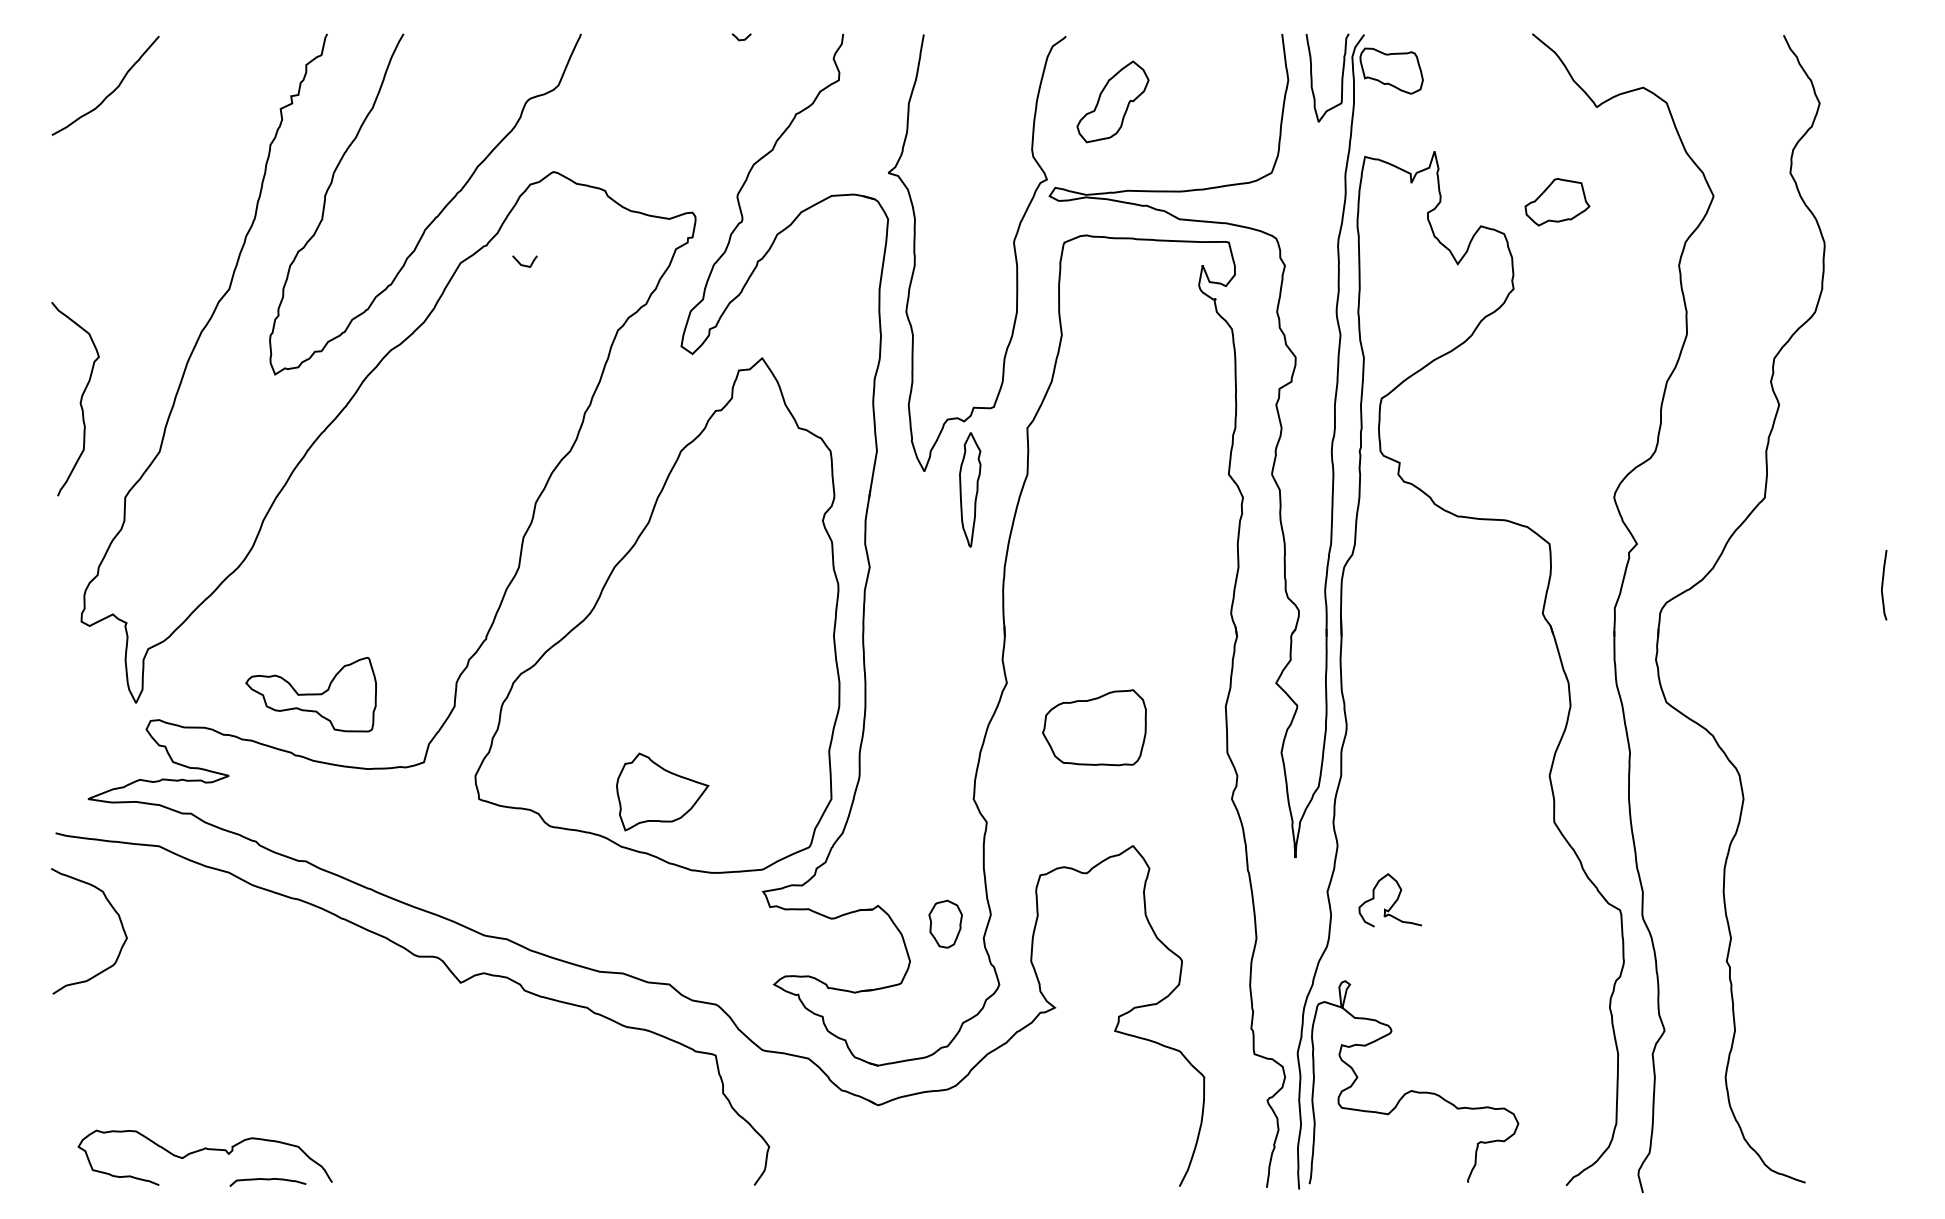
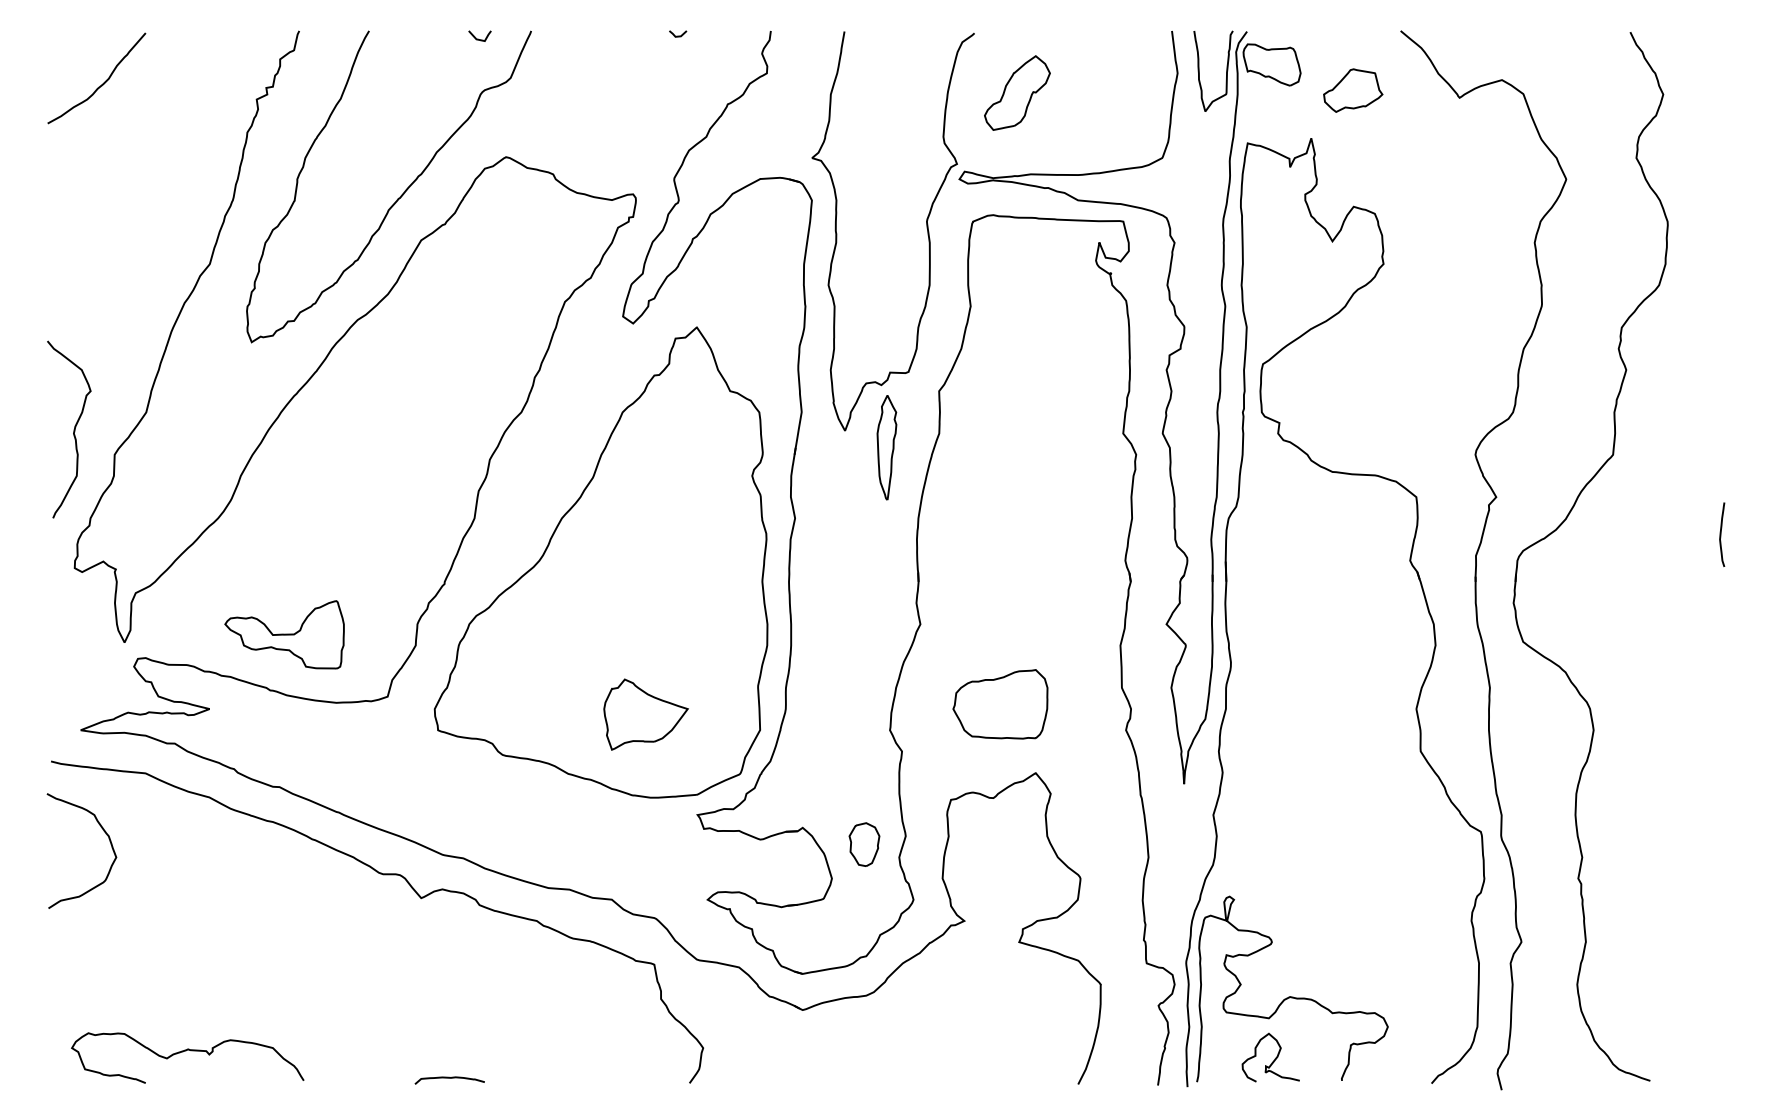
part: (1557, 202) -> (1353, 90), moved
line: (524, 264) -> (479, 38), moved
curve: (80, 399) -> (73, 429), moved
part: (1094, 727) -> (1000, 704), moved
part: (662, 791) -> (645, 714), moved
curve: (1393, 902) -> (1273, 1059), moved
curve: (267, 1180) -> (449, 1078), moved

